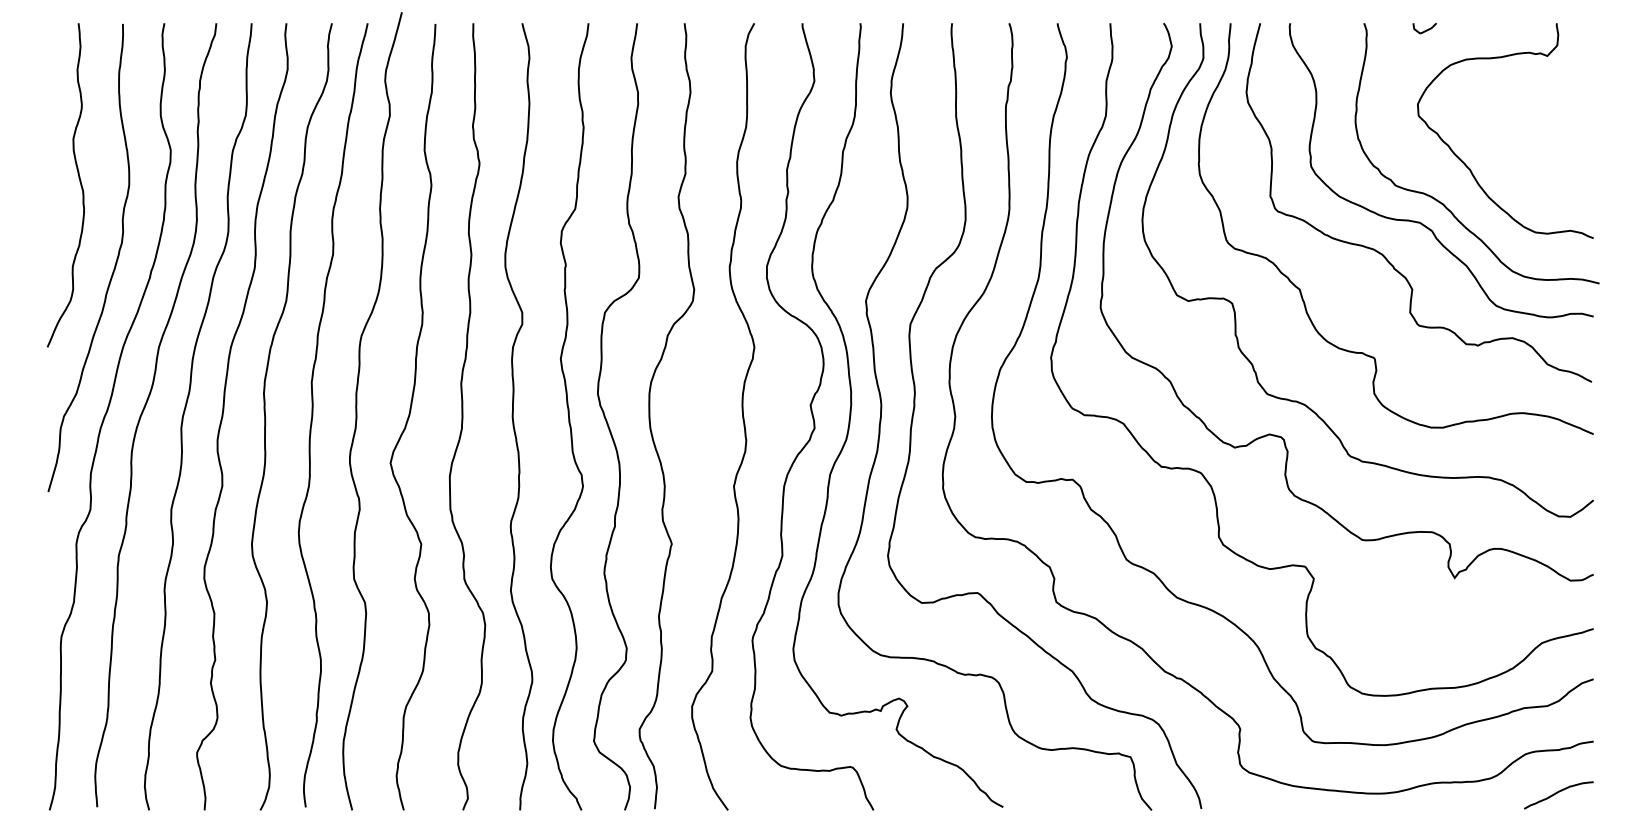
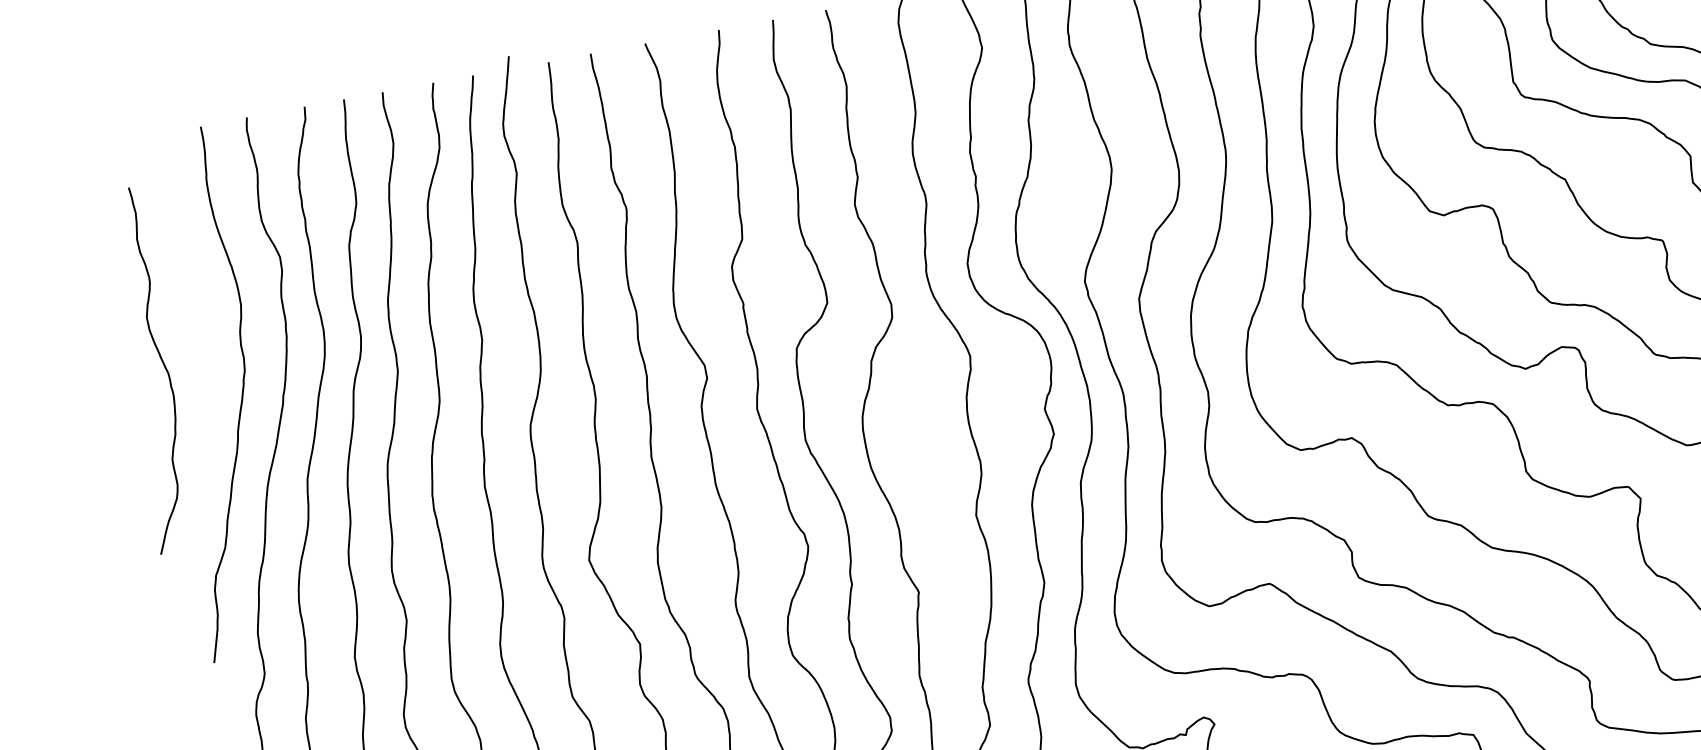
curve: (79, 182) -> (162, 364), moved

